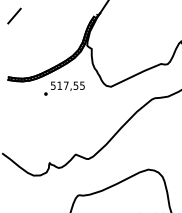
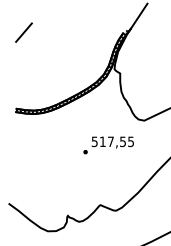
text: (64, 88) -> (108, 145), moved

